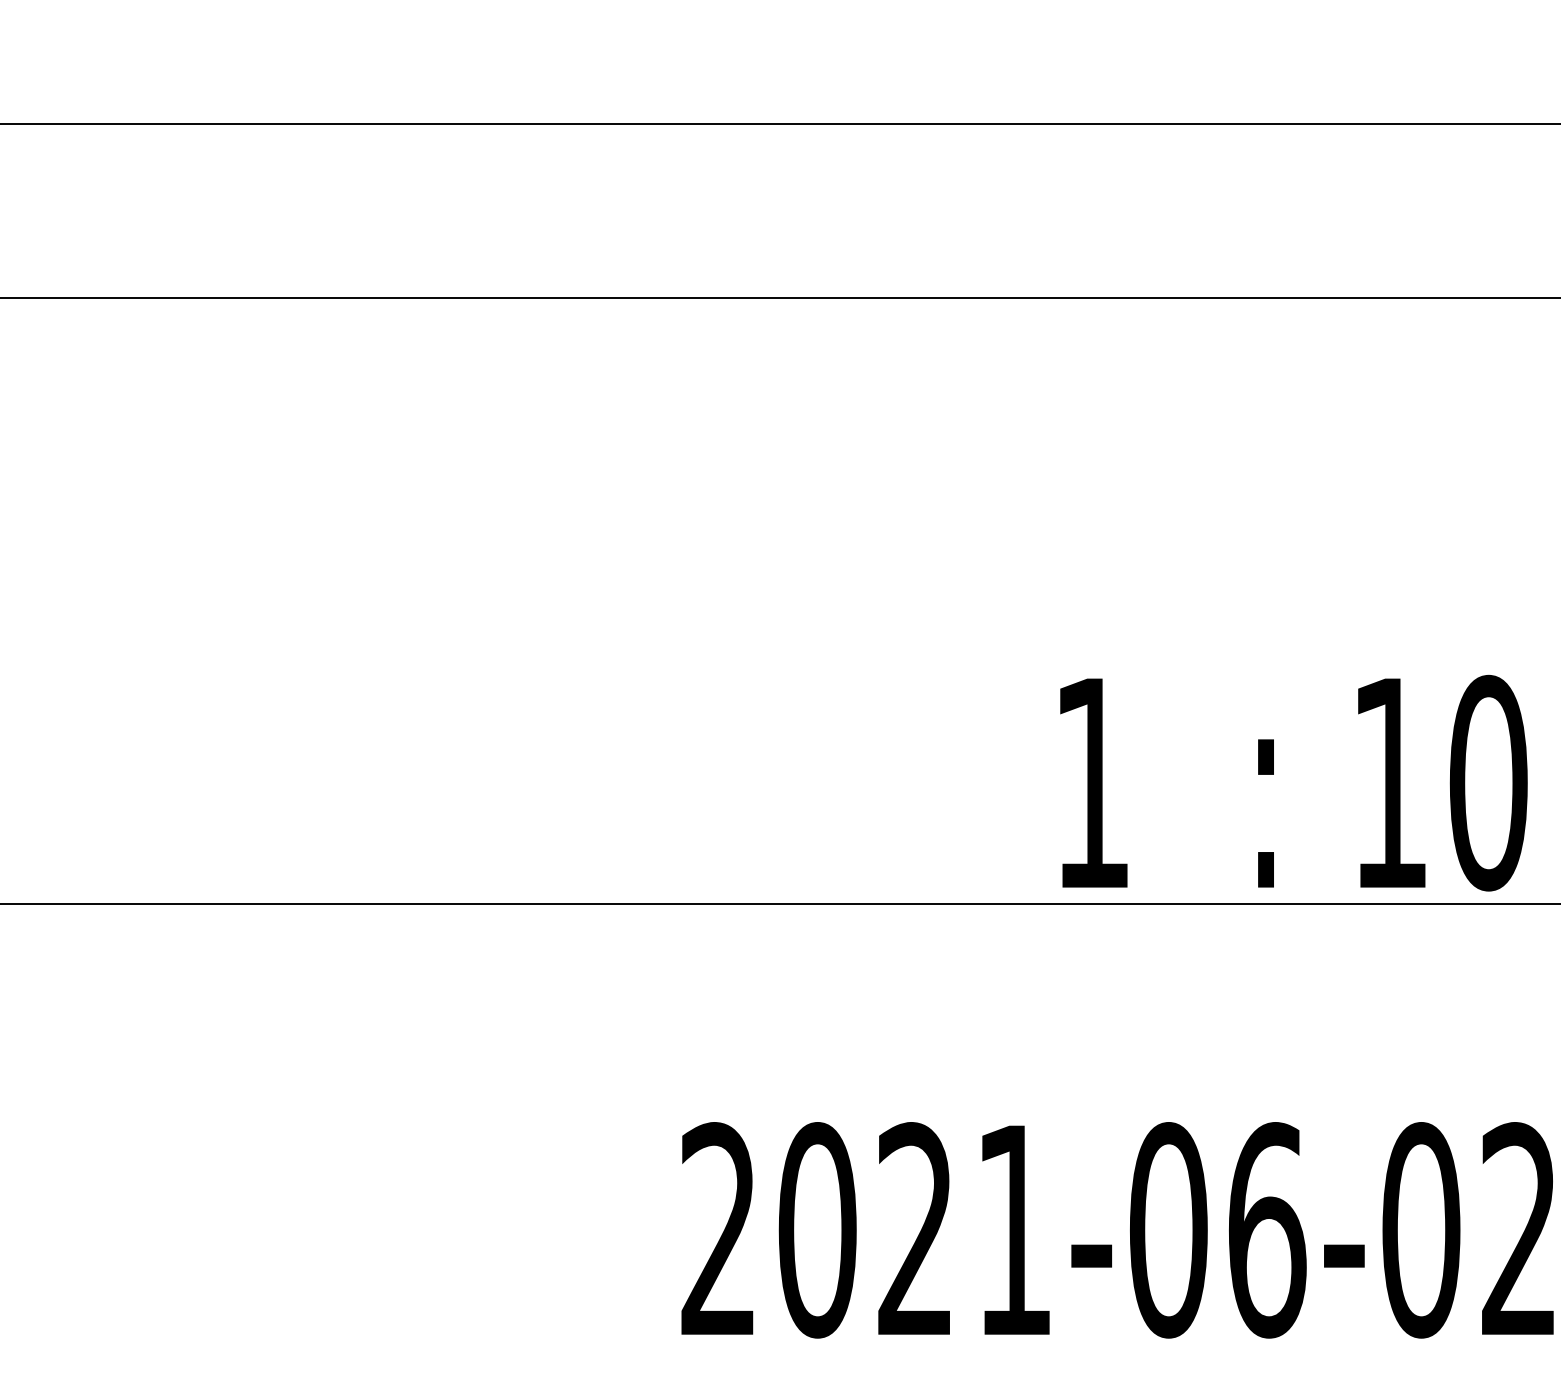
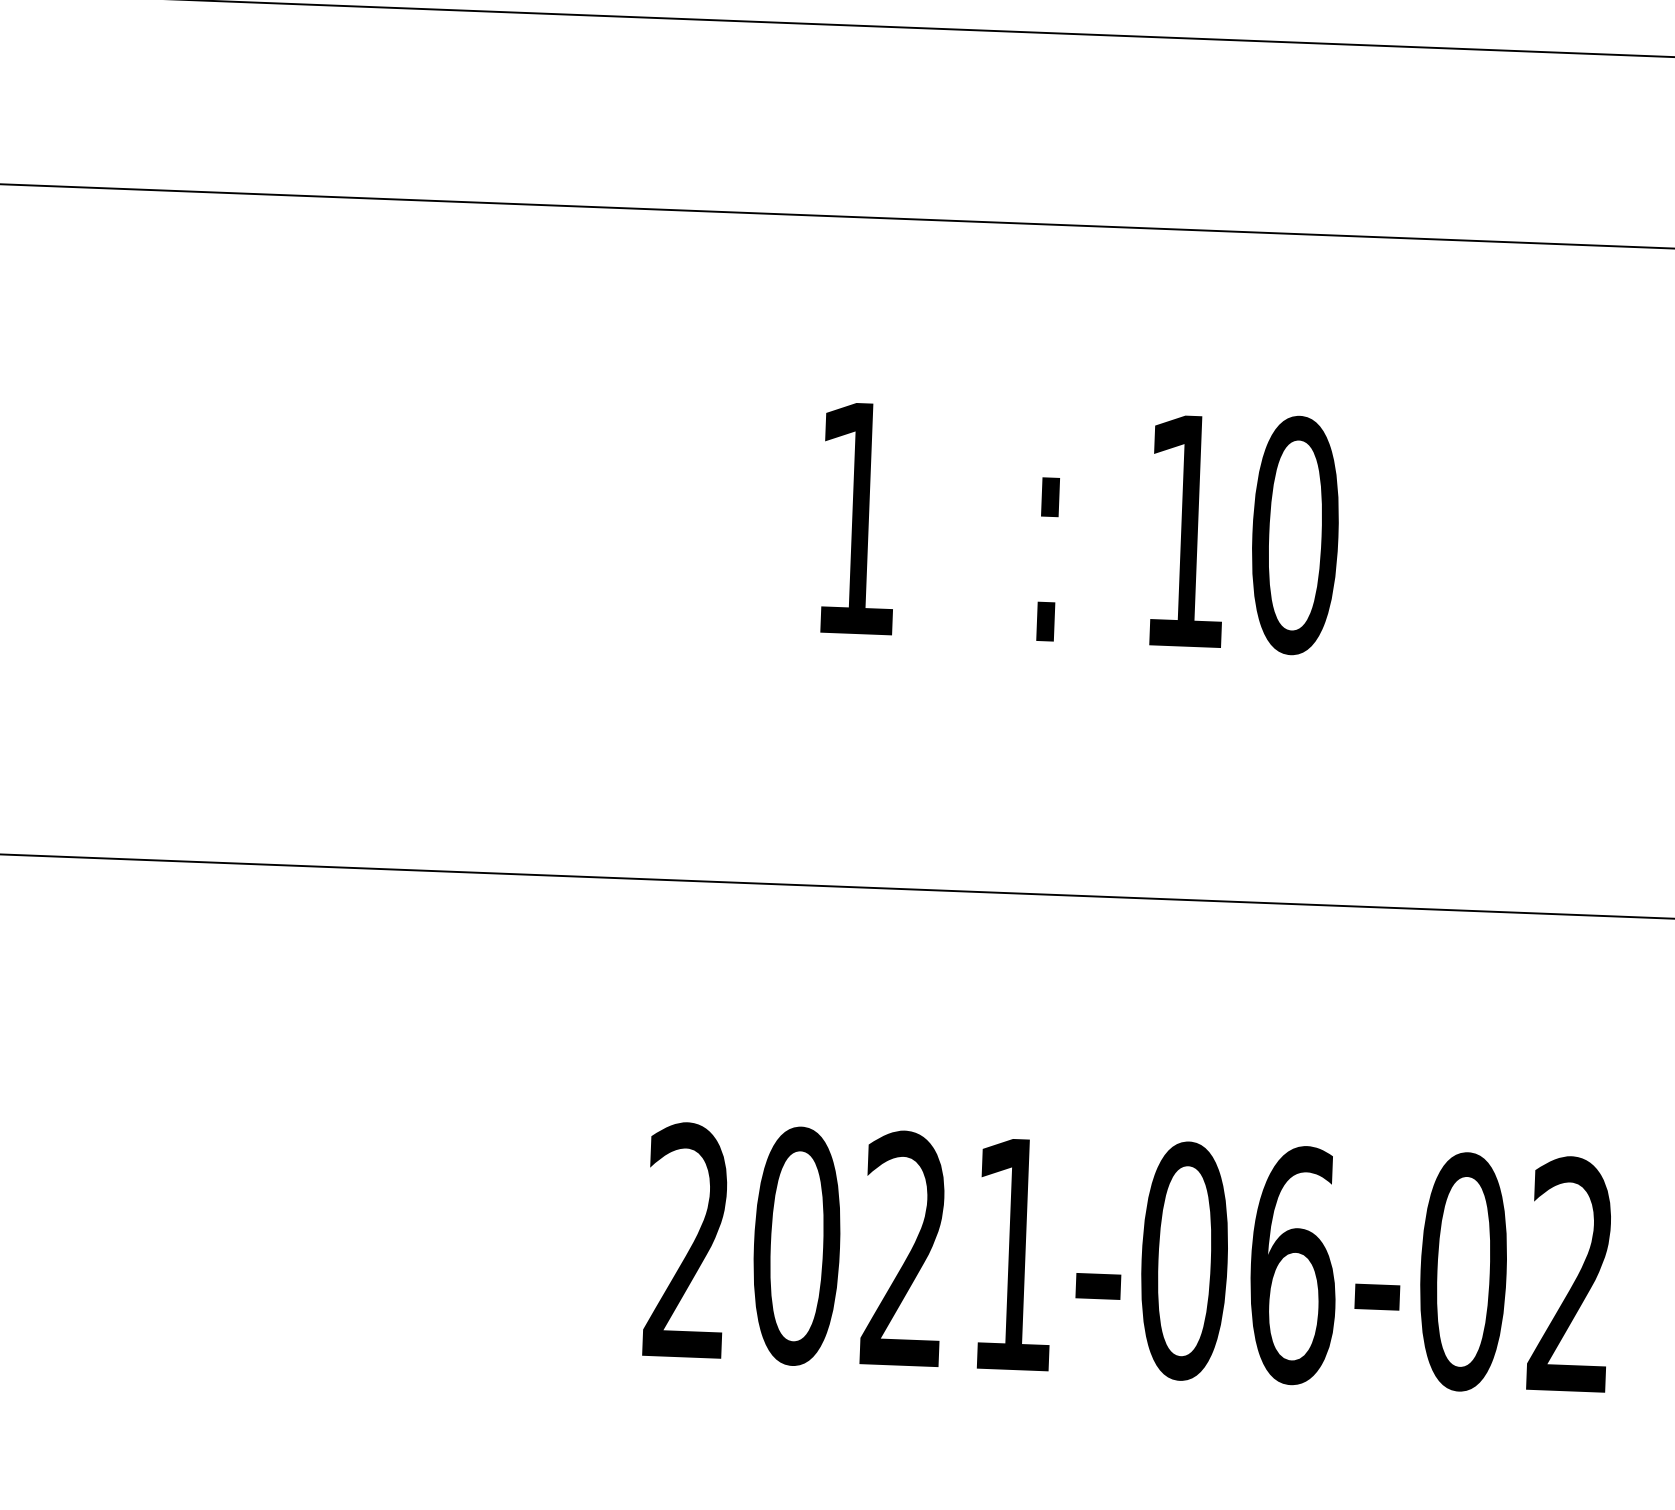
text: (1293, 782) -> (1079, 526), moved

